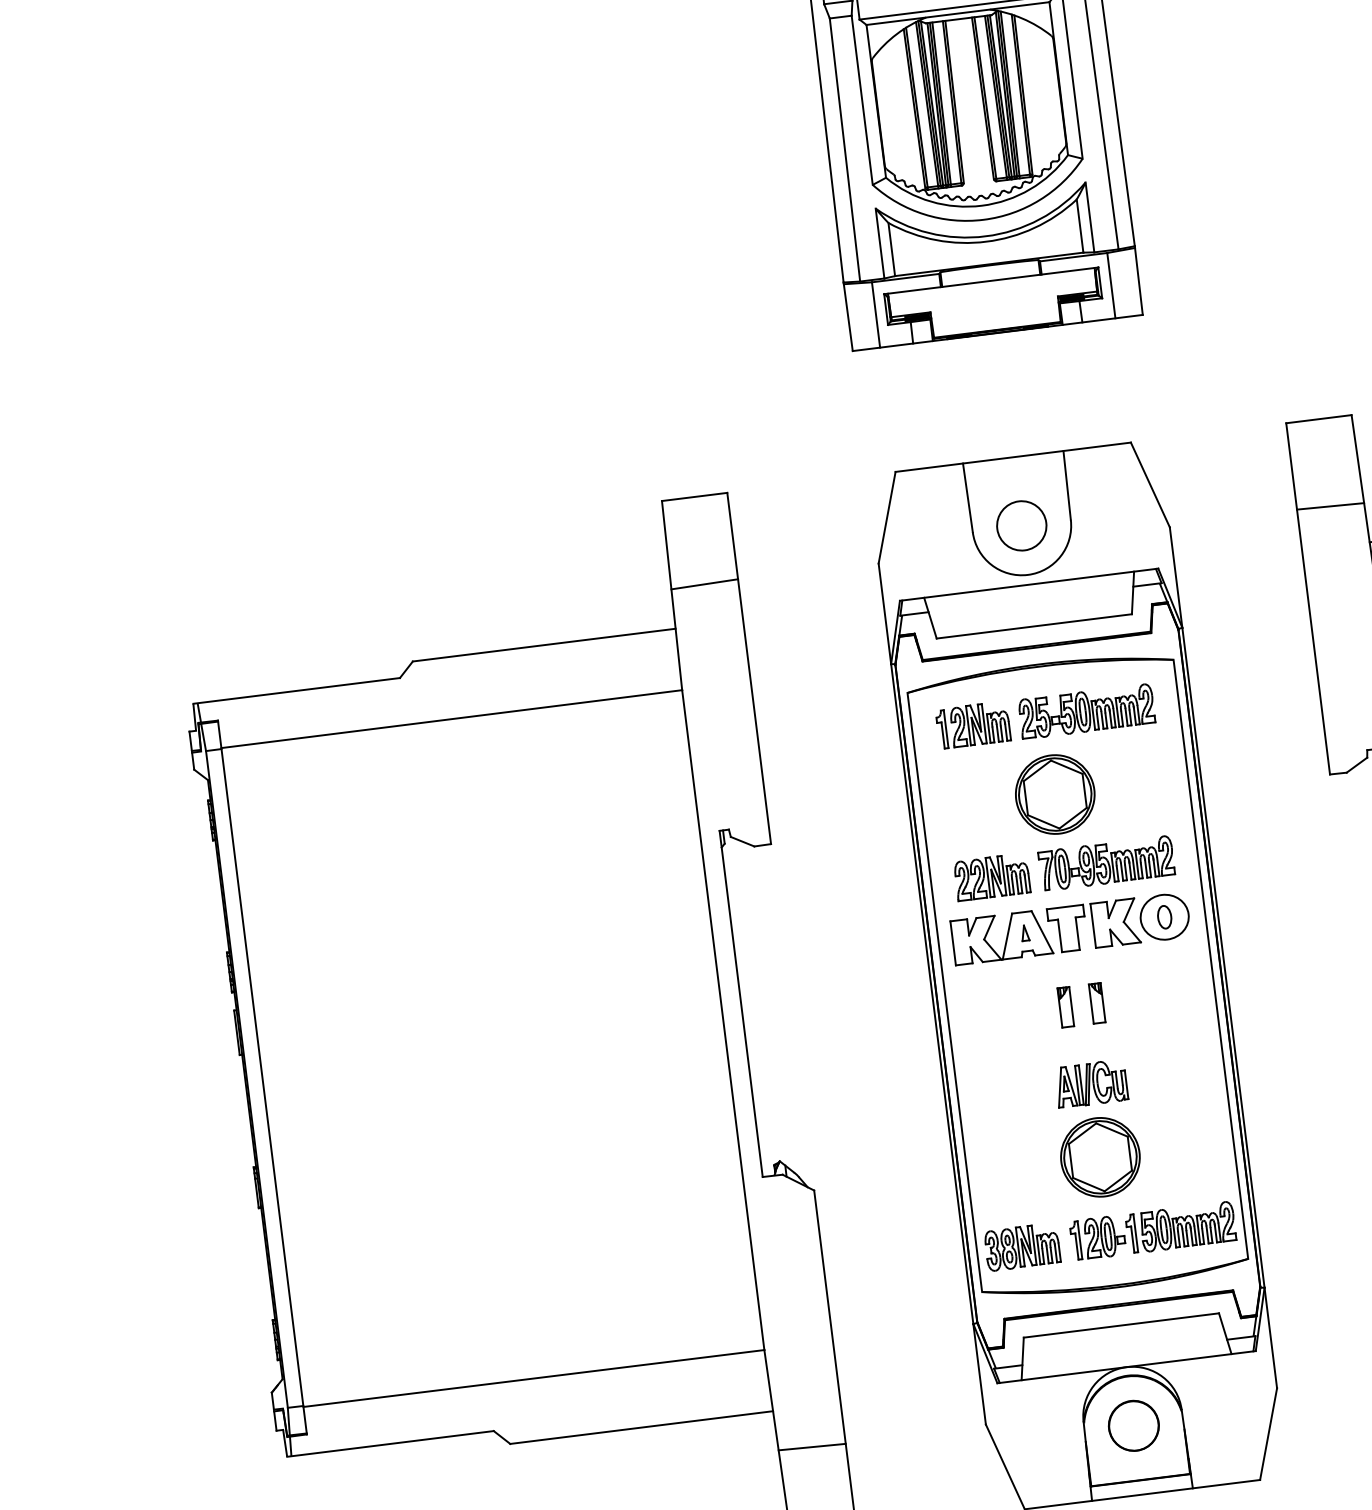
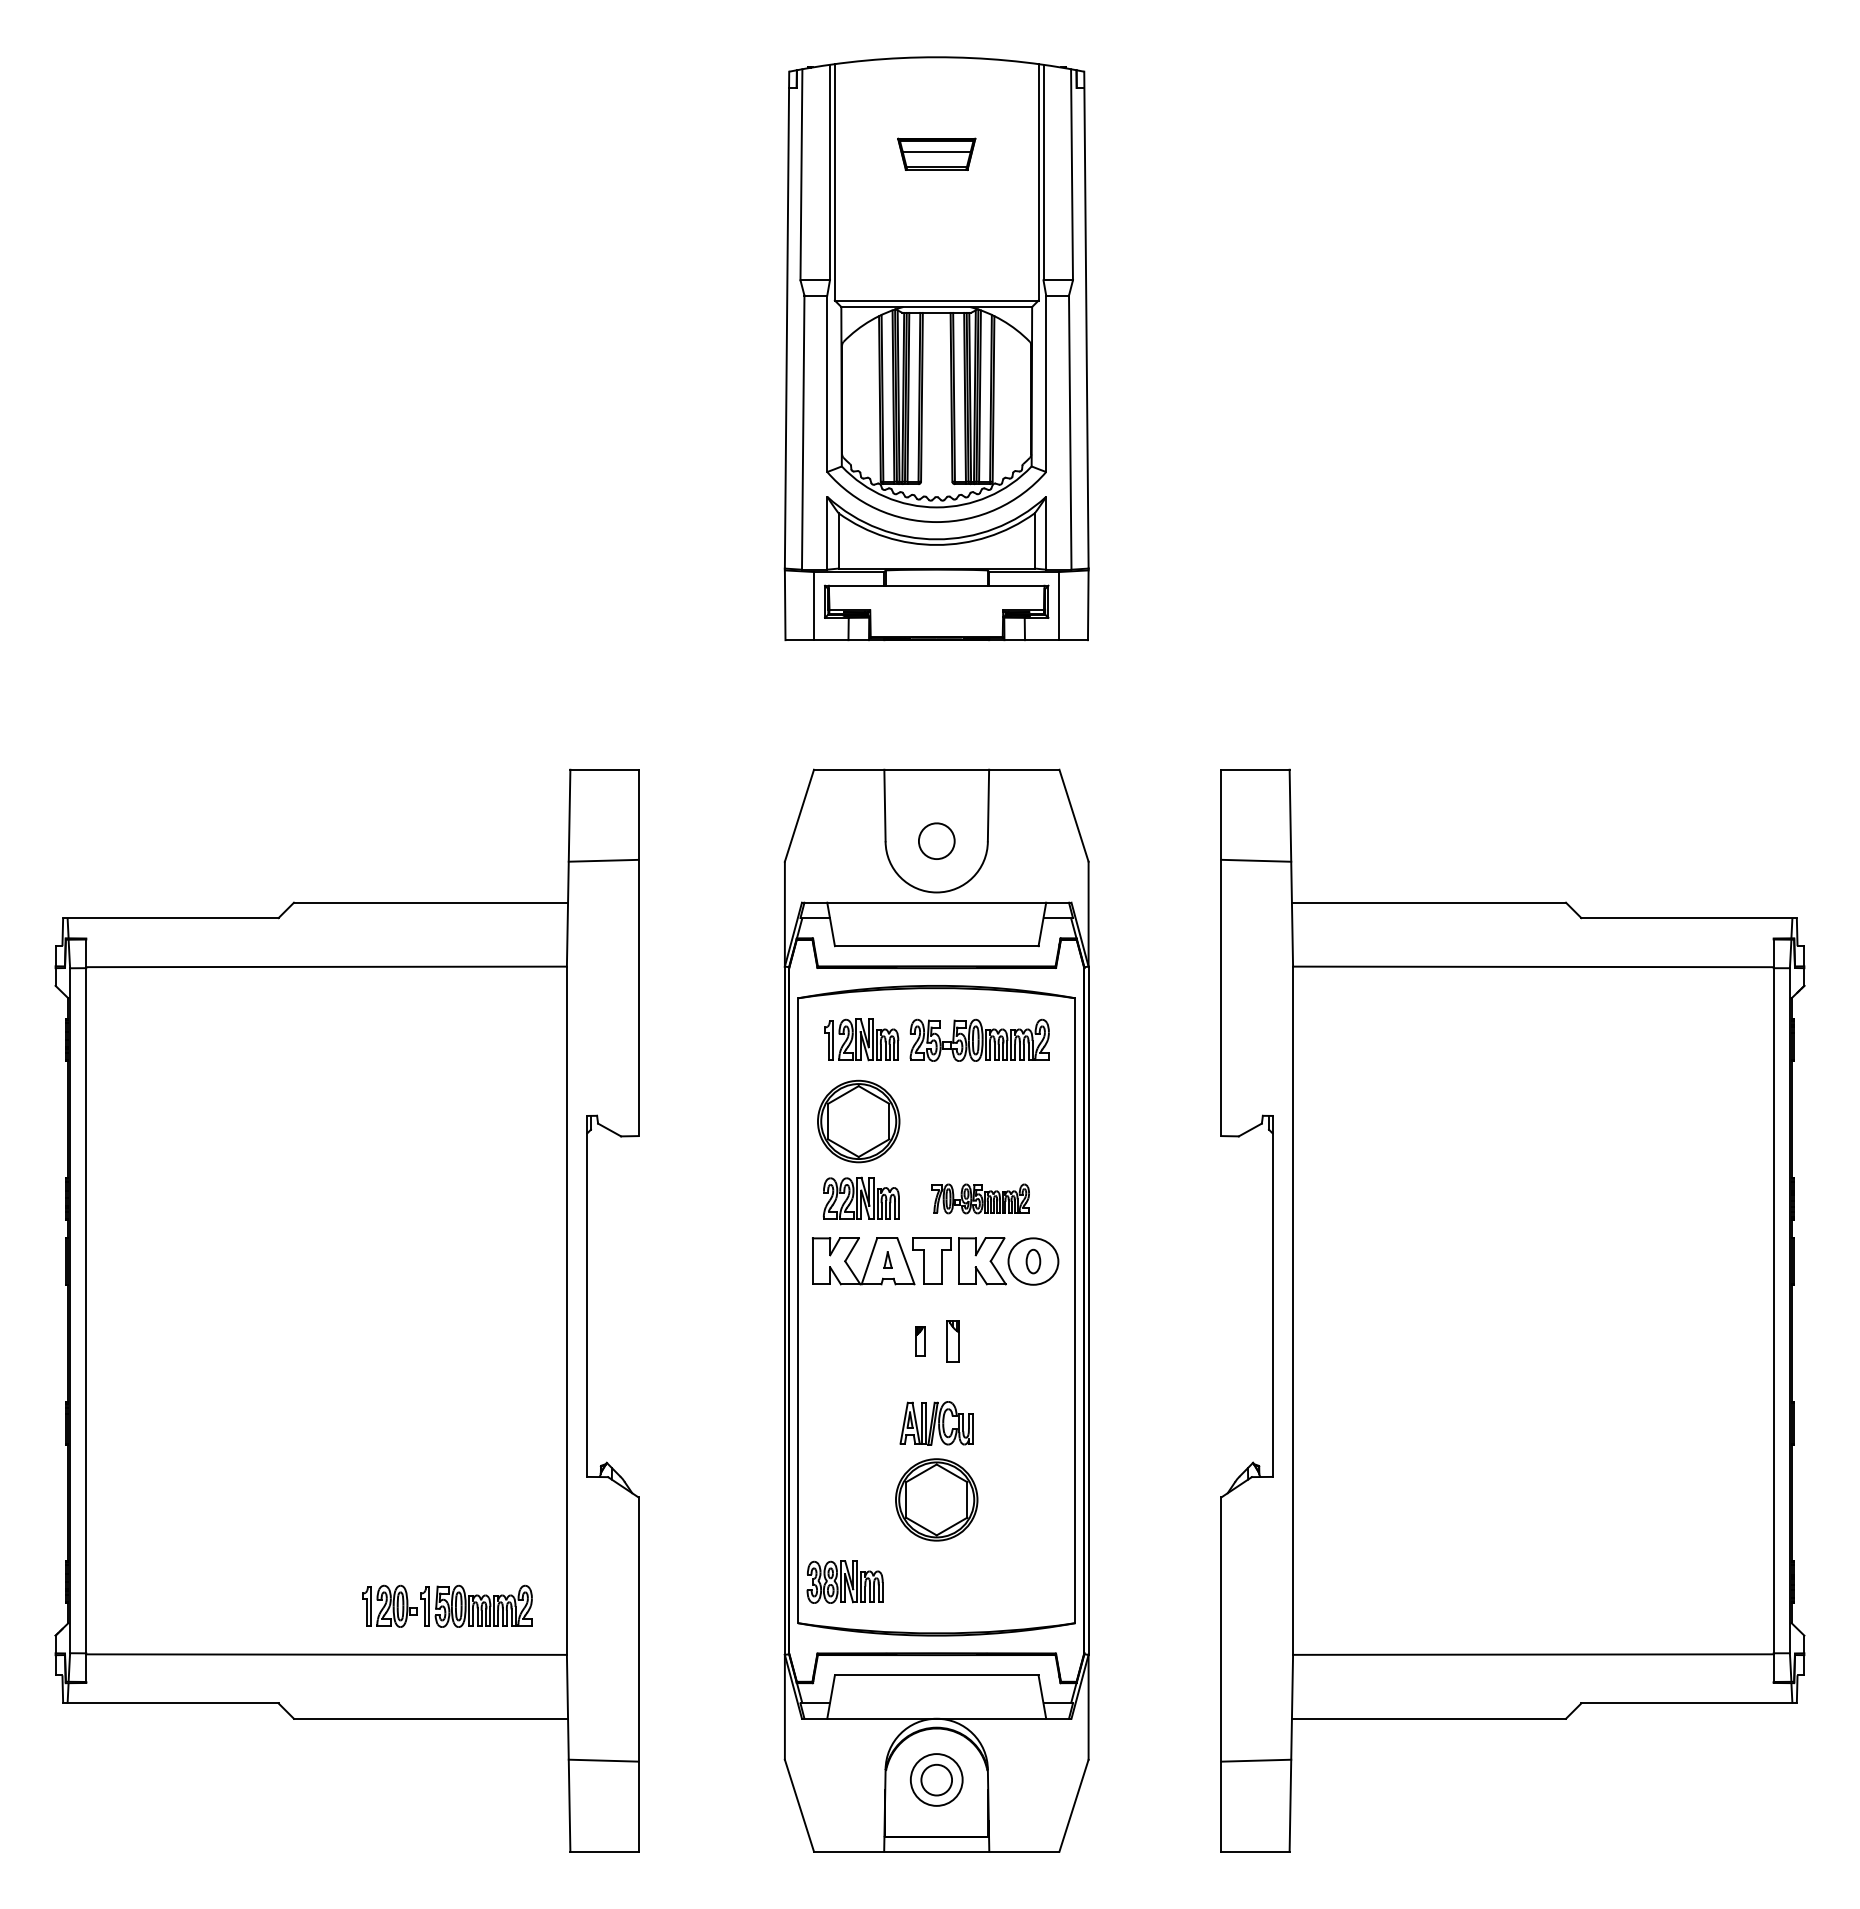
part: (1021, 525) -> (936, 840), size x0.7
part: (1055, 794) -> (858, 1121), moved
part: (1106, 863) -> (980, 1198), size x0.7
part: (1065, 1007) -> (920, 1341), size x0.7
part: (1153, 1230) -> (447, 1605), moved
circle: (1133, 1425) -> (936, 1779), size x0.6

